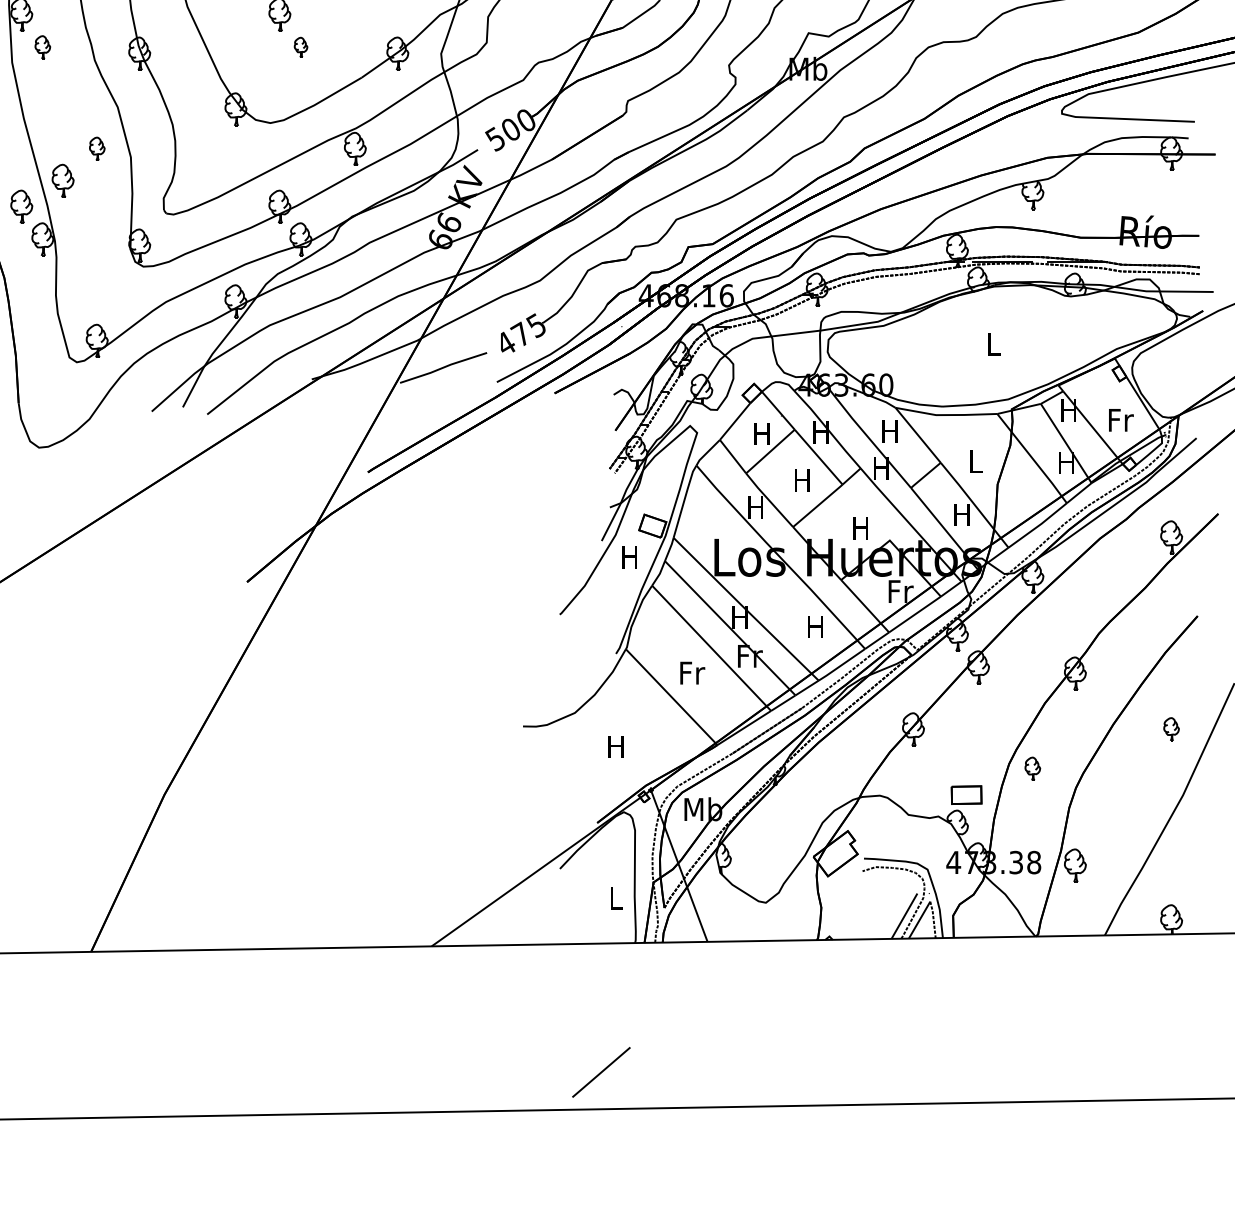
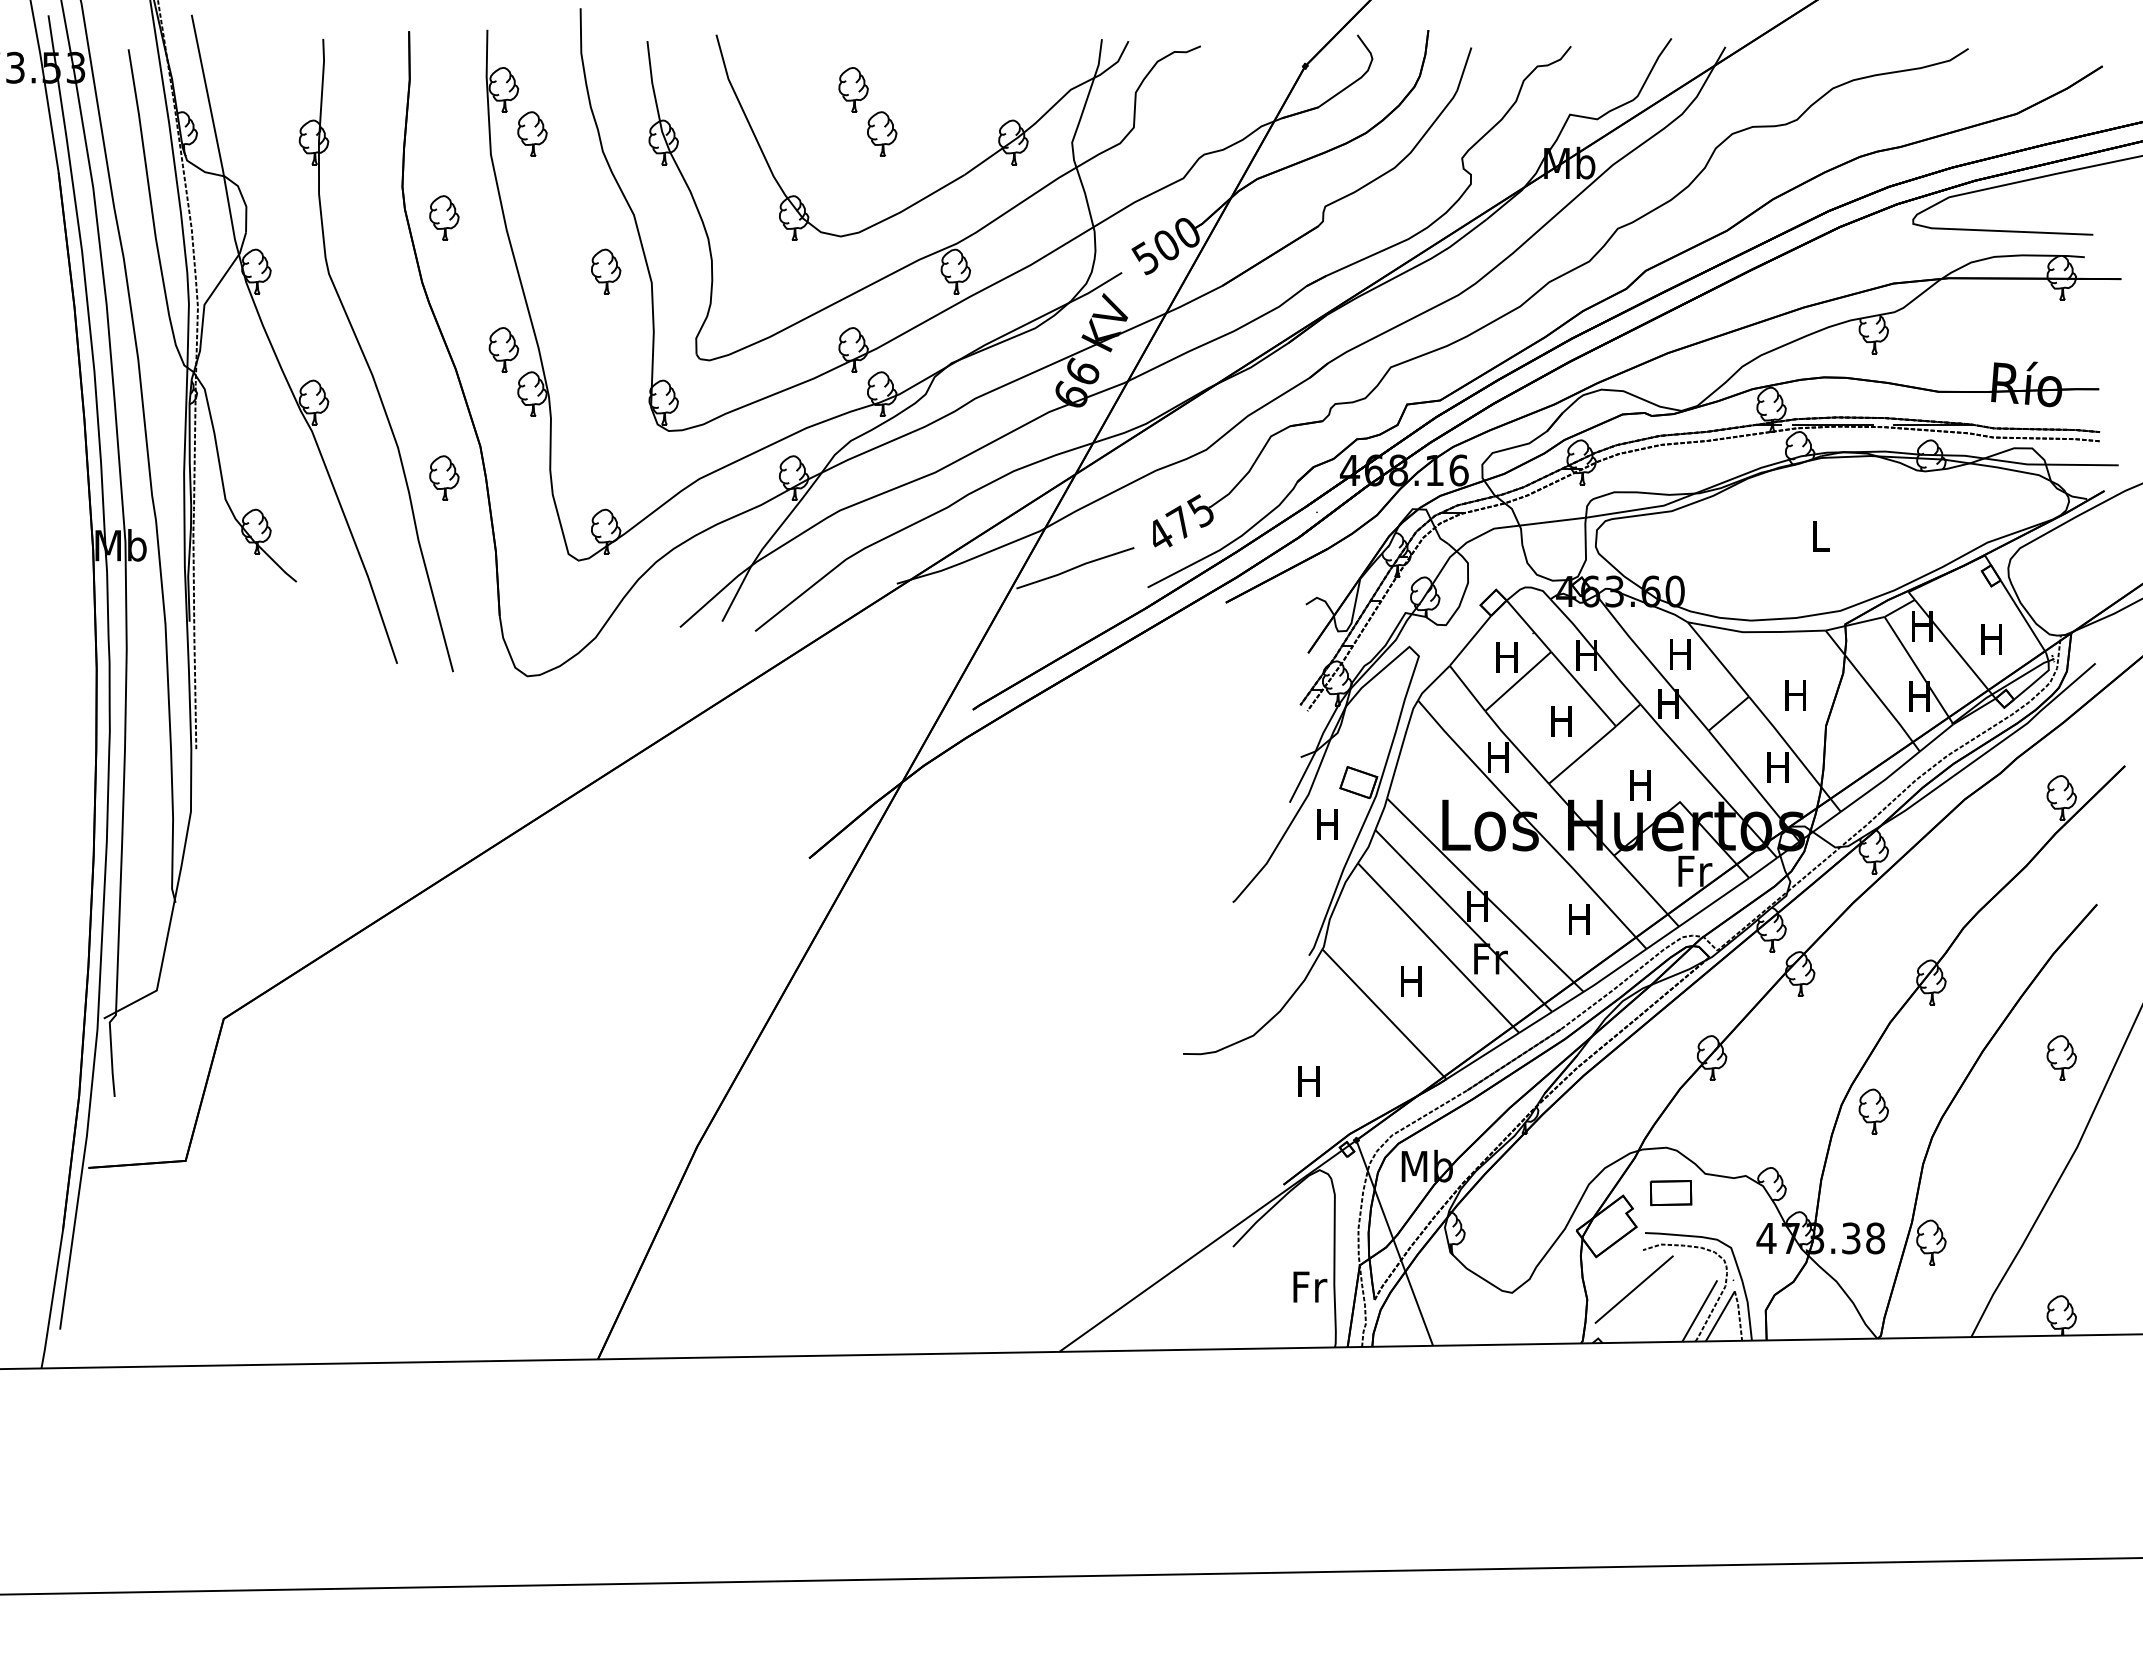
part: (42, 47) -> (532, 133), size x1.43
part: (301, 47) -> (882, 133), size x1.67
part: (97, 148) -> (606, 271), size x1.43
part: (62, 180) -> (559, 314), removed
text: (1121, 419) -> (1993, 638), Fr -> H
text: (975, 461) -> (1795, 695), L -> H
text: (692, 672) -> (1412, 981), Fr -> H
part: (1171, 729) -> (2061, 1057), size x1.43
part: (1032, 768) -> (1873, 1111), size x1.43
part: (966, 795) -> (1670, 1193), moved
text: (617, 898) -> (1310, 1286), L -> Fr
line: (600, 1072) -> (1633, 1289), moved

